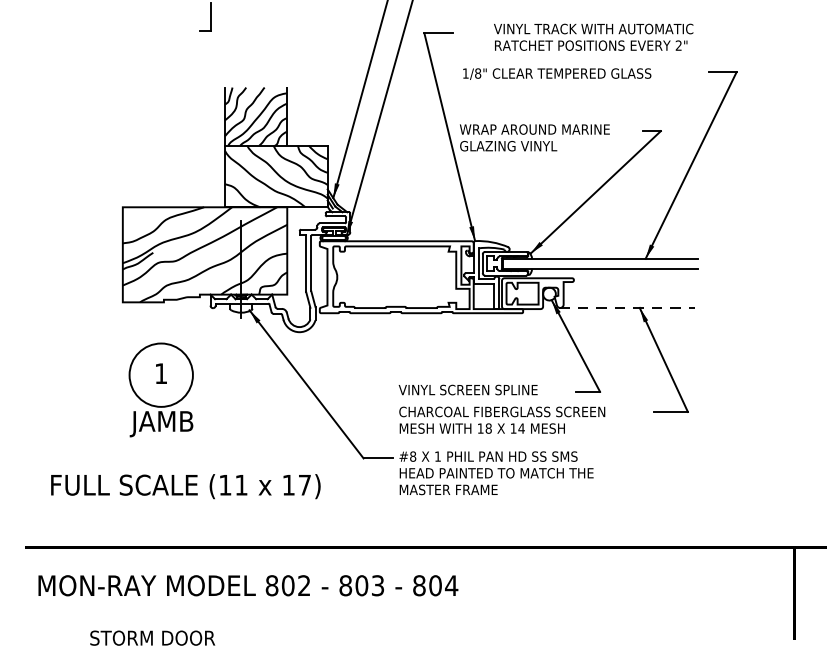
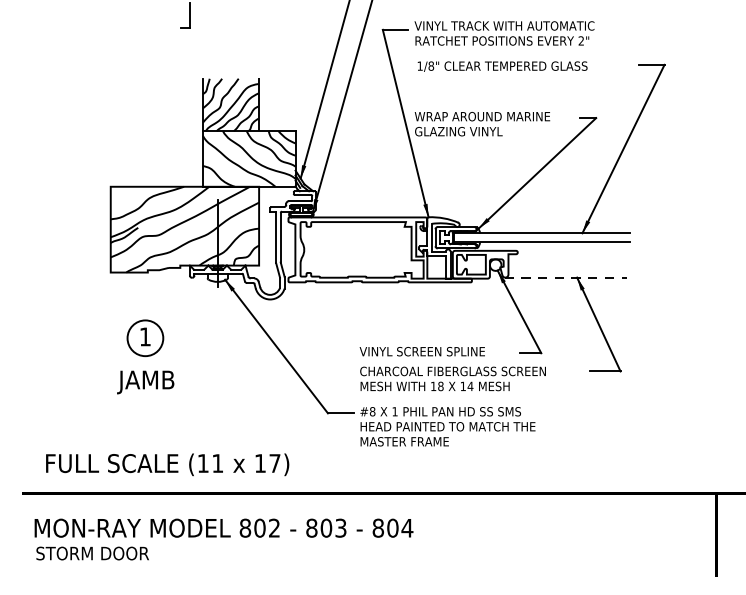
text: (593, 37) -> (504, 33), moved
circle: (161, 375) -> (145, 338), size x0.62
text: (185, 486) -> (167, 464), moved
text: (152, 638) -> (92, 553), moved

